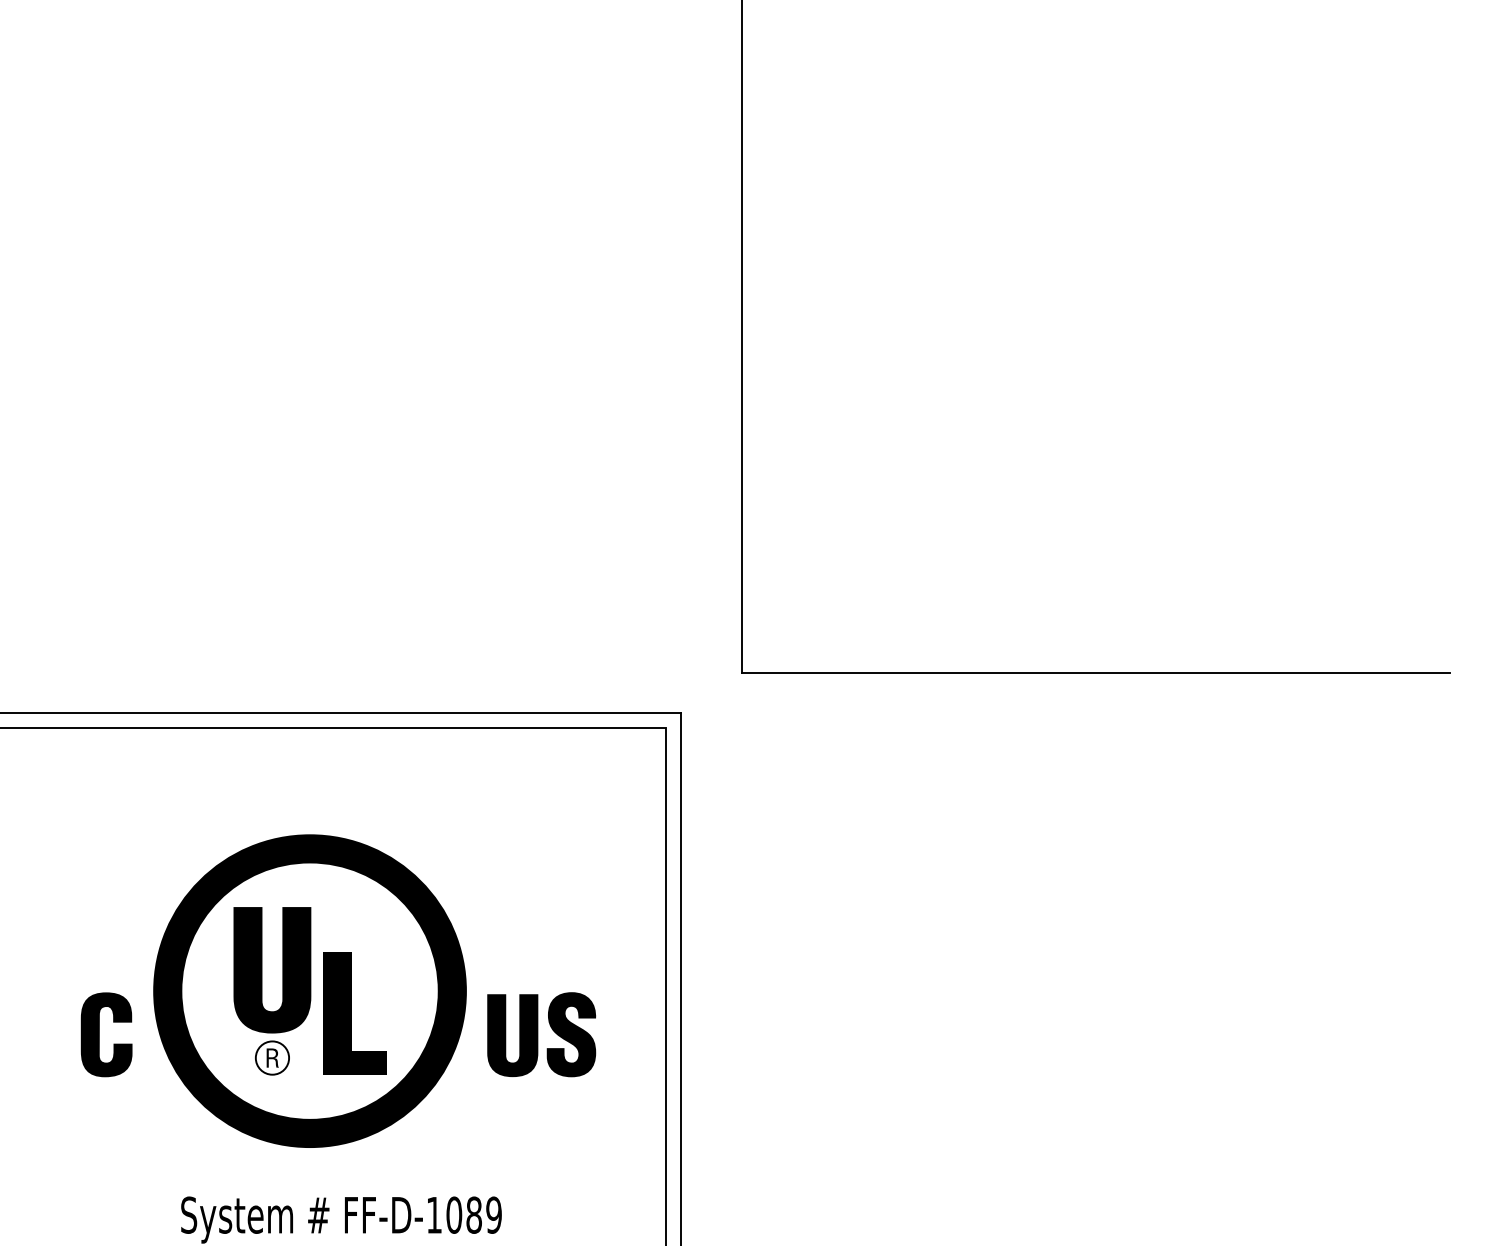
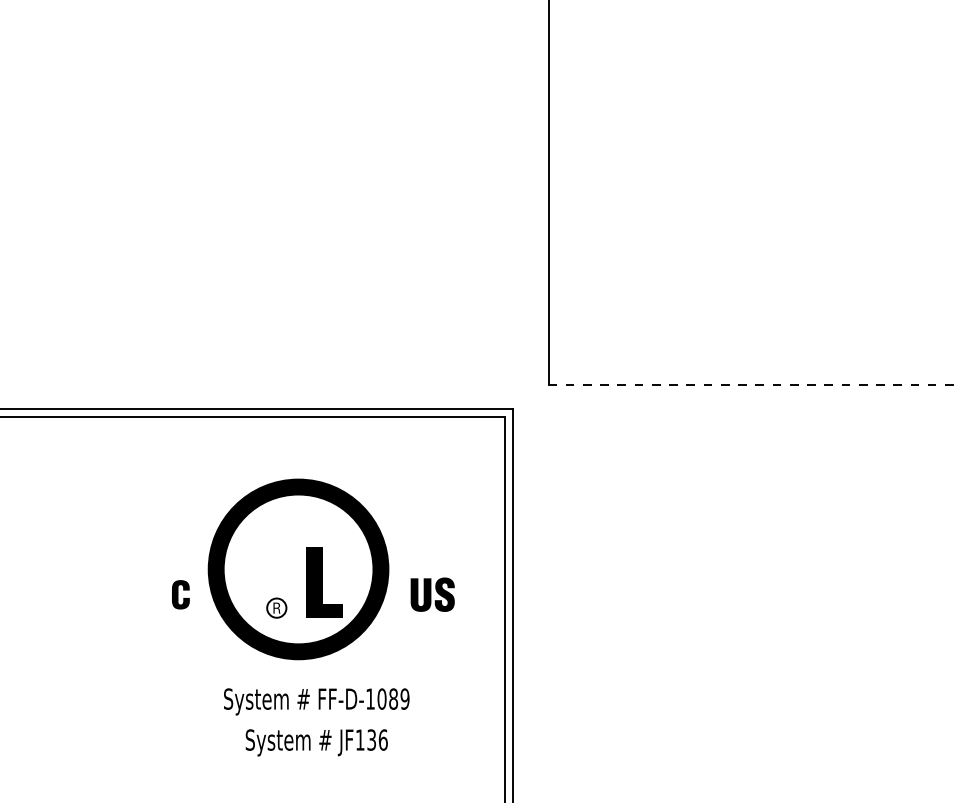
line: (1097, 673) -> (754, 385), solid -> dashed
fill: (271, 968) -> (276, 556), removed
part: (106, 1034) -> (180, 594), size x0.6
part: (541, 1034) -> (432, 594), size x0.7

